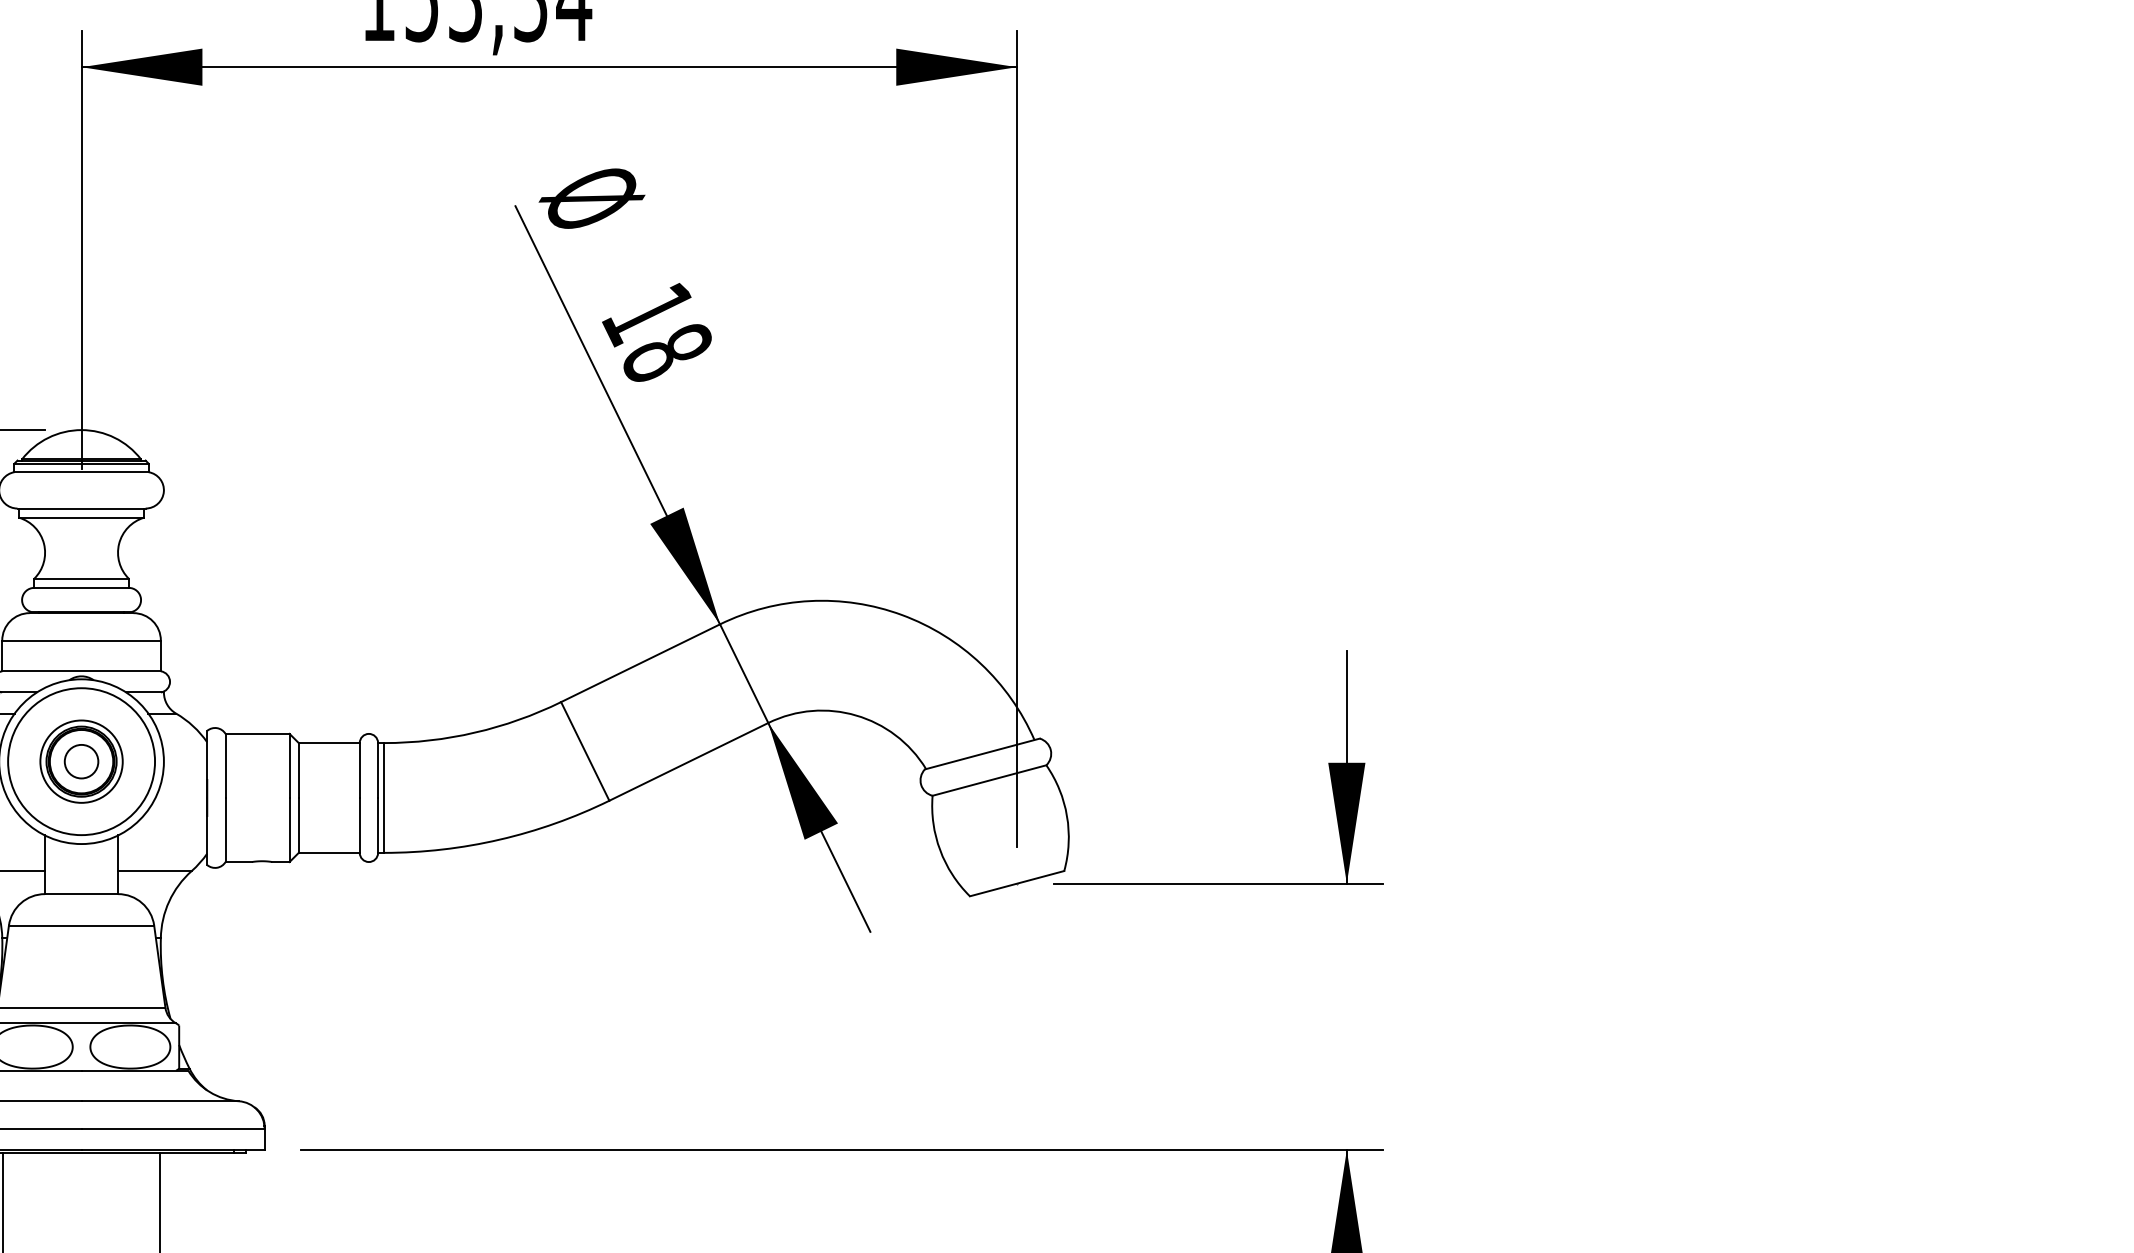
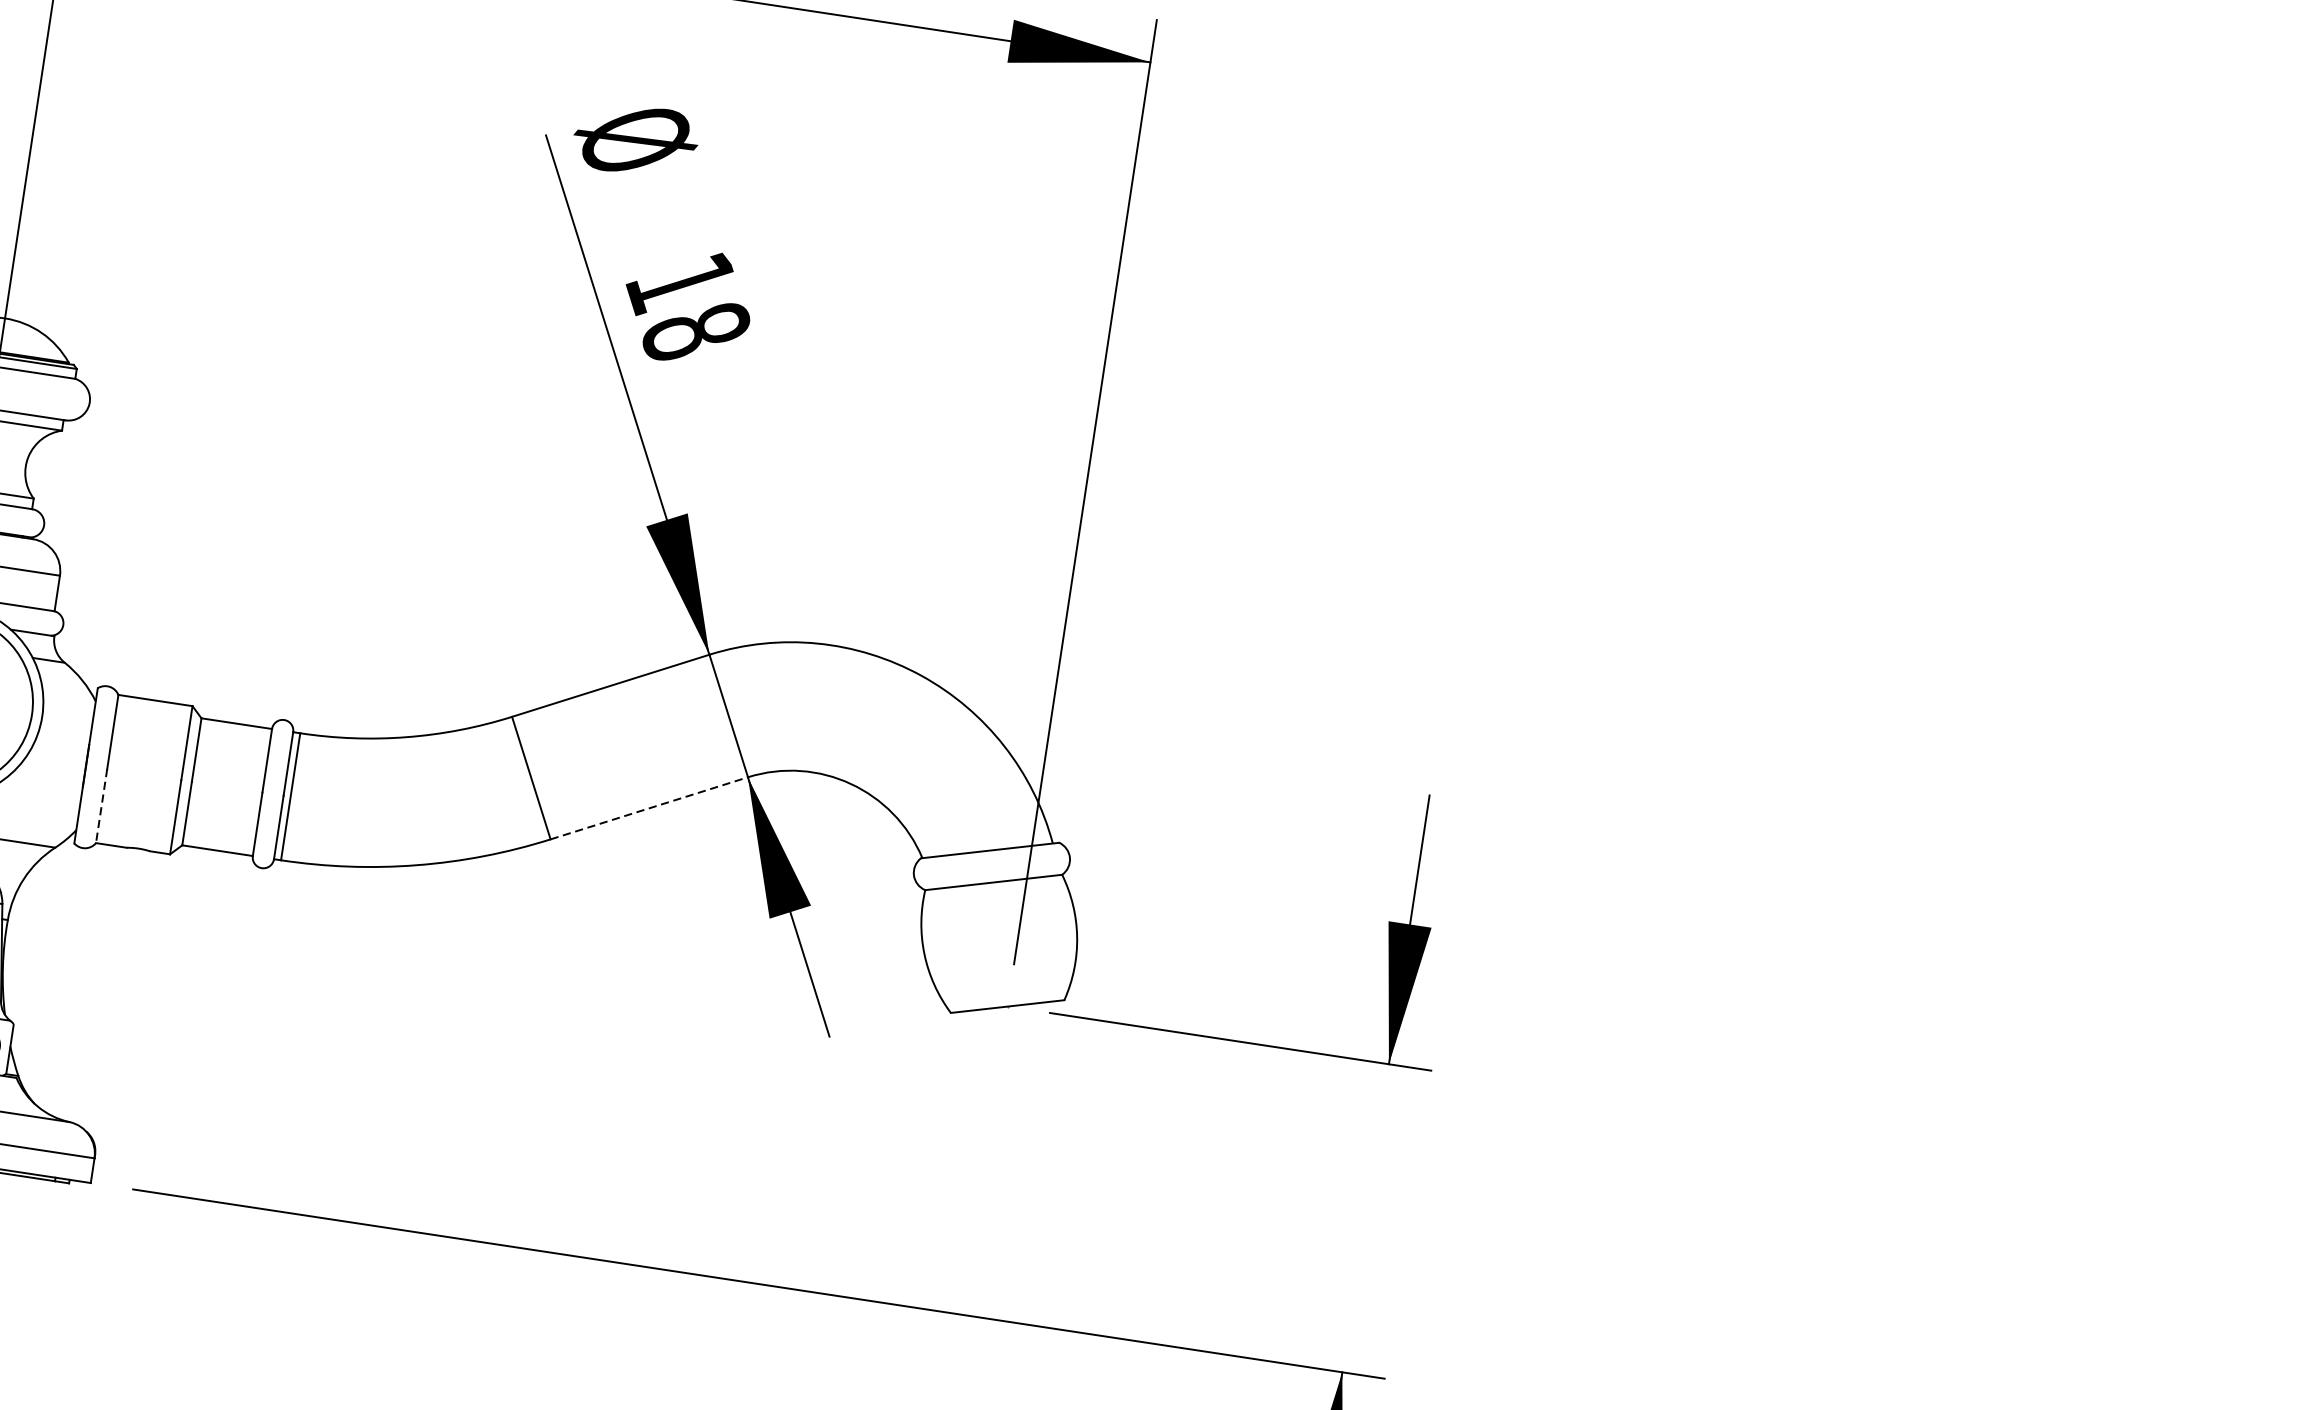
line: (689, 761) -> (650, 808), solid -> dashed
line: (225, 830) -> (101, 806), solid -> dashed

